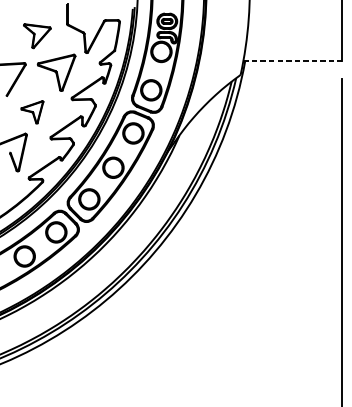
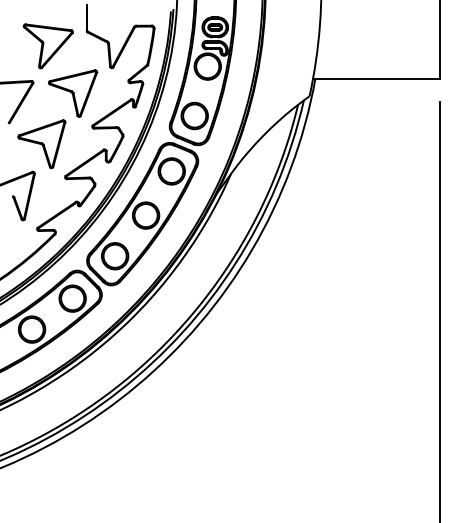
part: (36, 36) -> (47, 46), size x1.43
line: (292, 61) -> (376, 78), dashed -> solid
part: (32, 112) -> (41, 144), size x1.67

